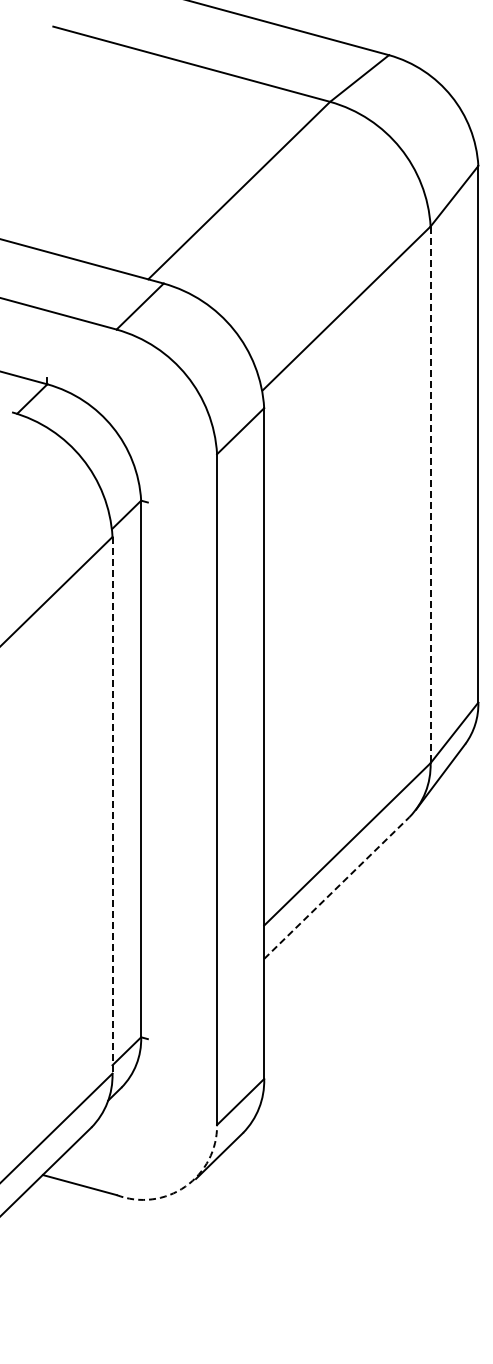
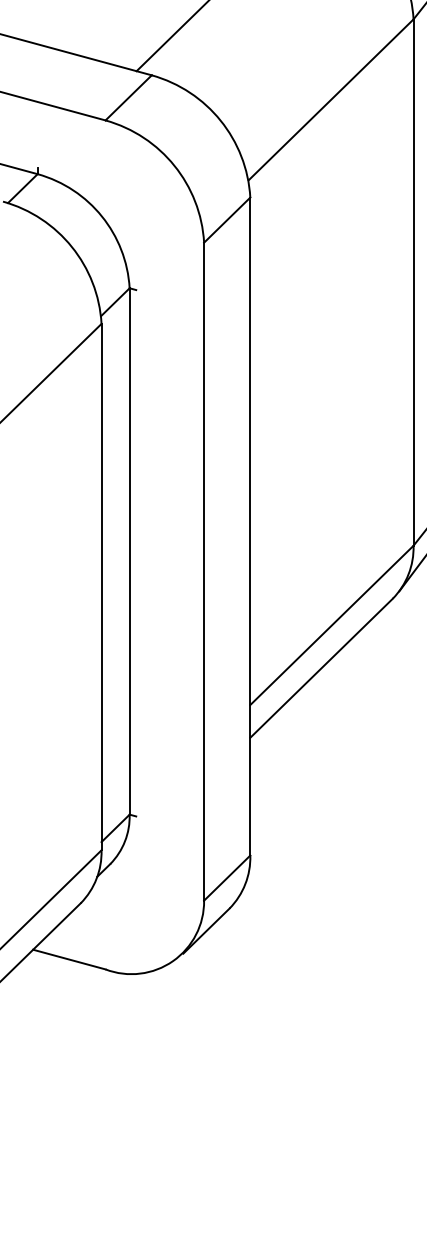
line: (430, 495) -> (413, 283), dashed -> solid
line: (112, 805) -> (101, 587), dashed -> solid
line: (336, 888) -> (321, 668), dashed -> solid
arc: (185, 1186) -> (173, 961), dashed -> solid

